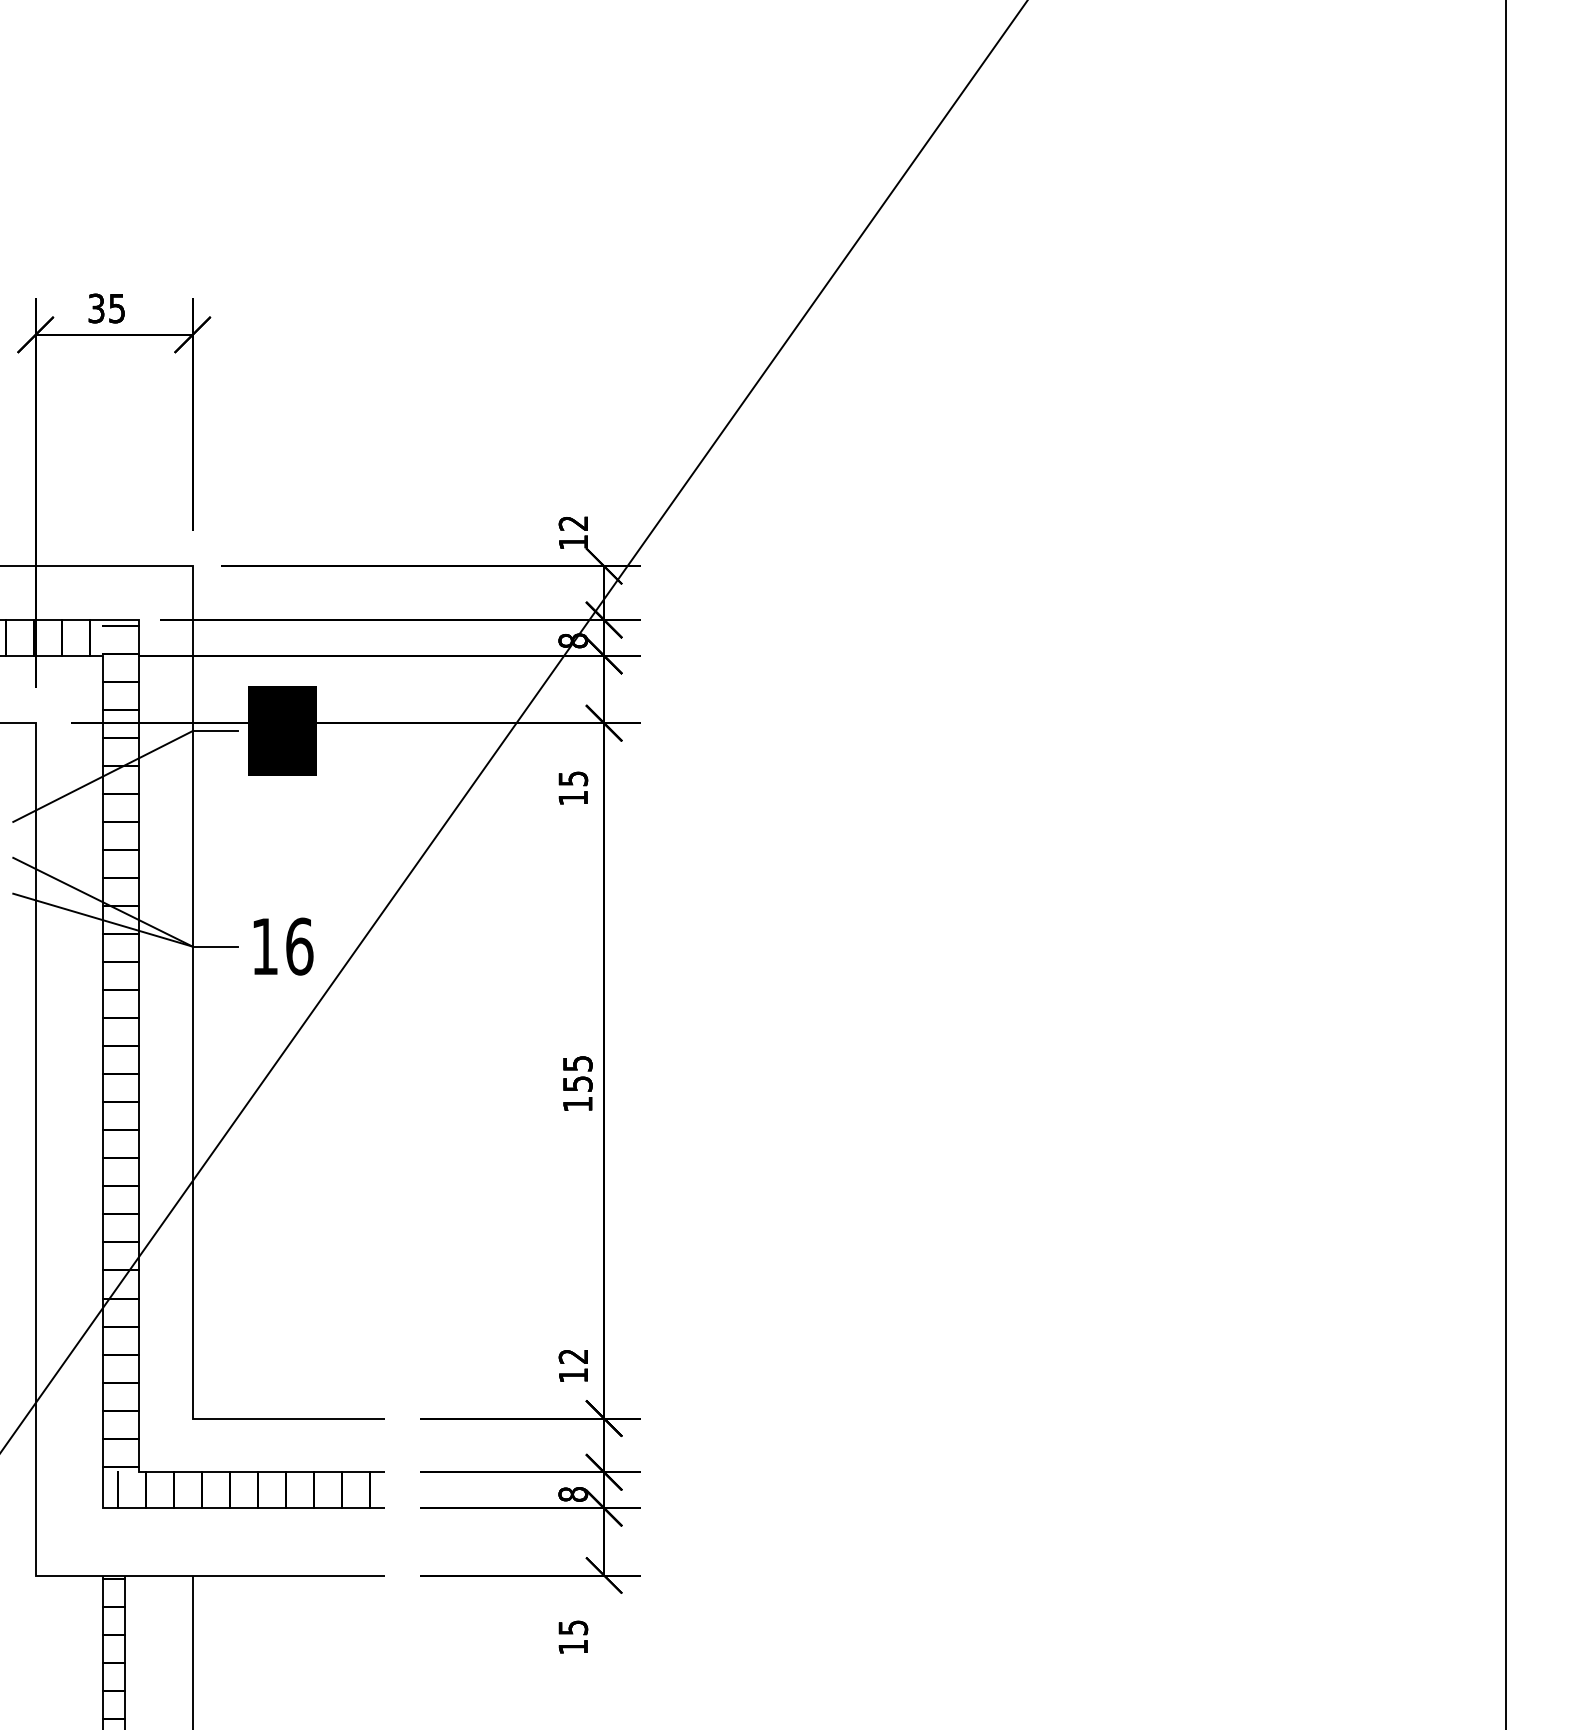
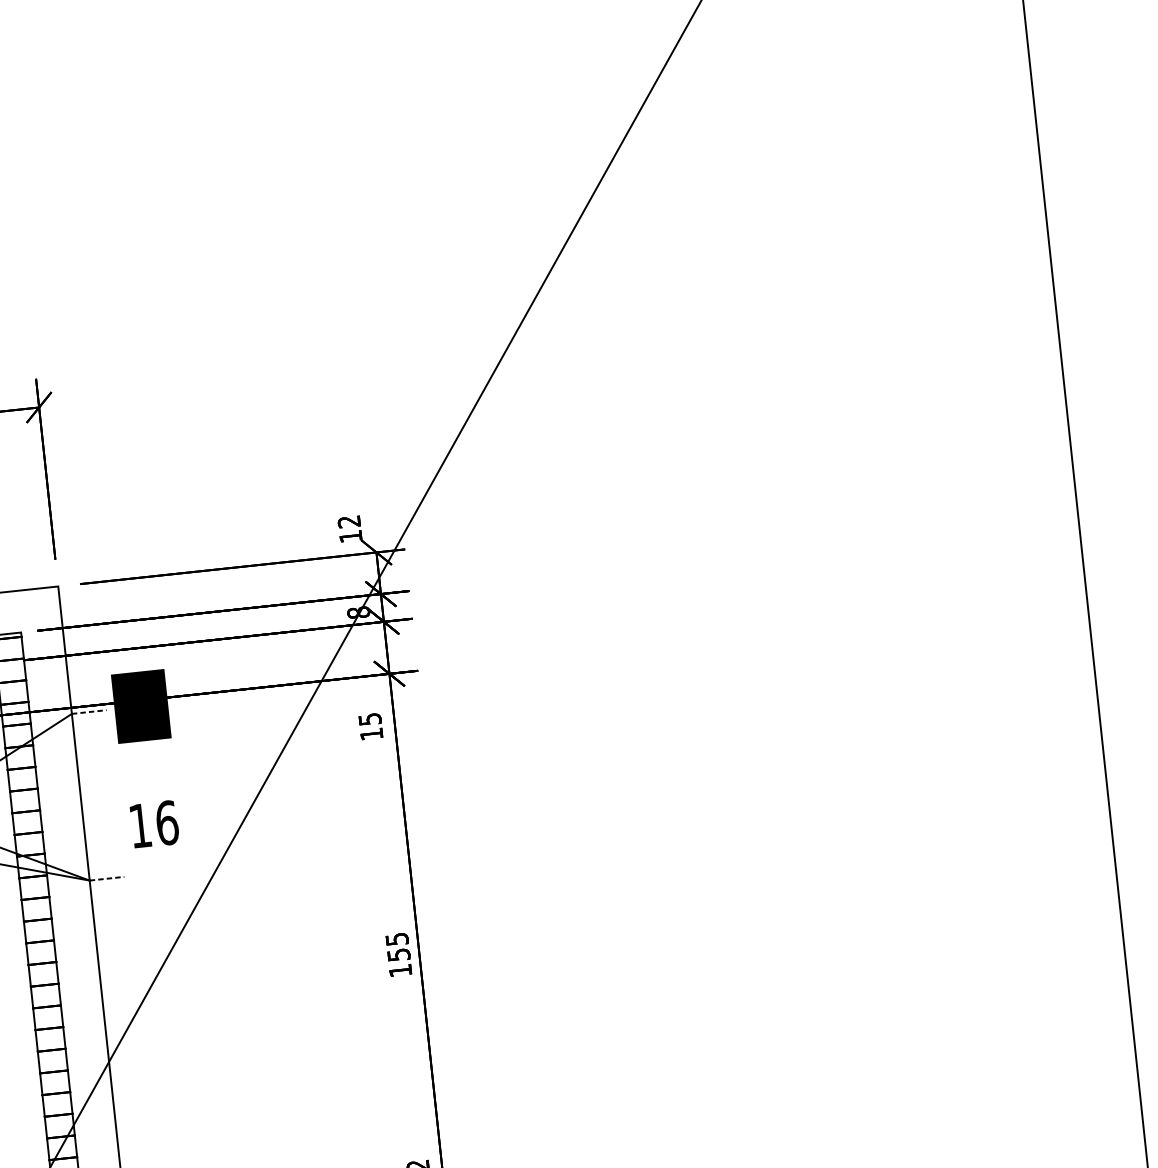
line: (215, 731) -> (89, 712), solid -> dashed
line: (215, 946) -> (107, 878), solid -> dashed
text: (283, 946) -> (154, 824), moved

